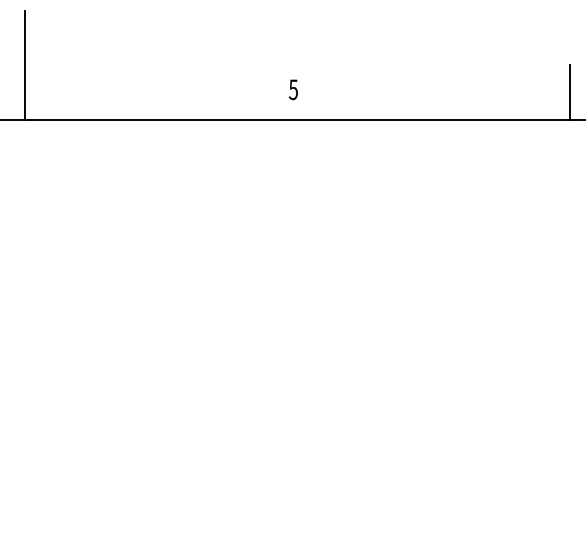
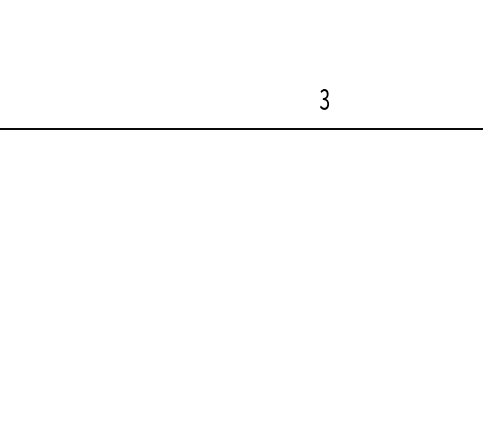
line: (24, 64) -> (55, 74), removed
text: (293, 89) -> (324, 99), 5 -> 3

